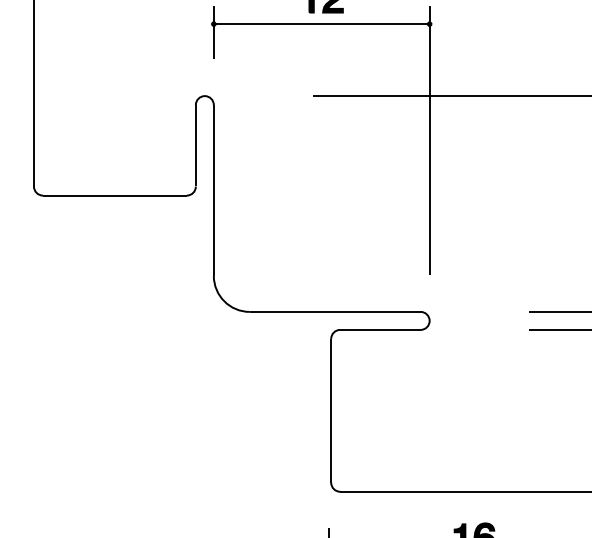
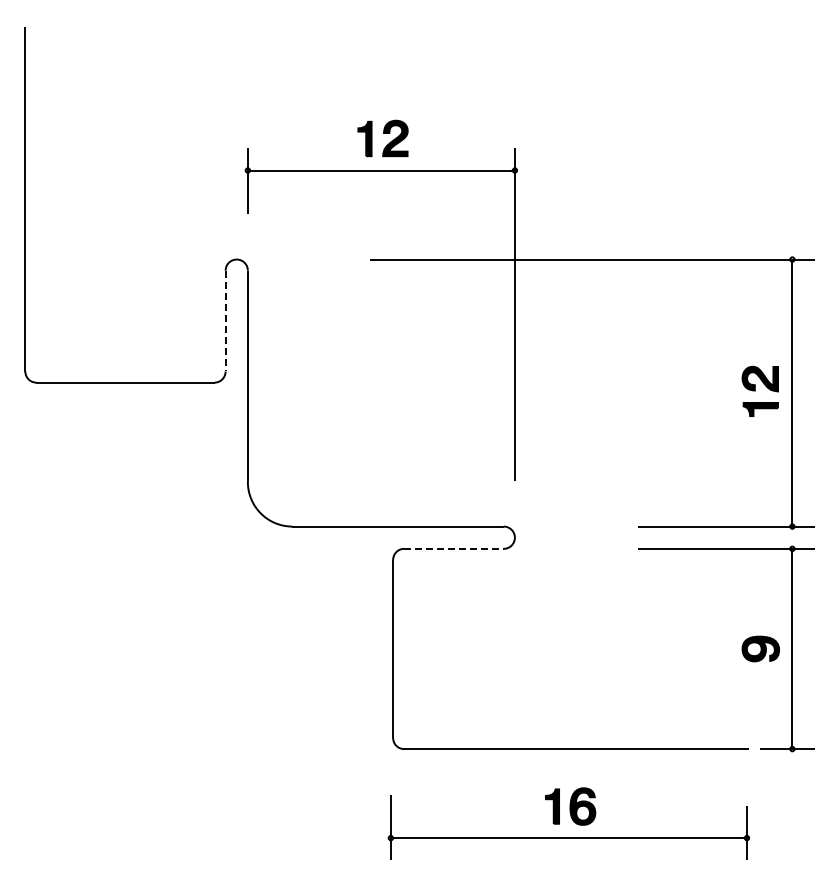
line: (195, 146) -> (225, 321), solid -> dashed
line: (380, 329) -> (454, 548), solid -> dashed

